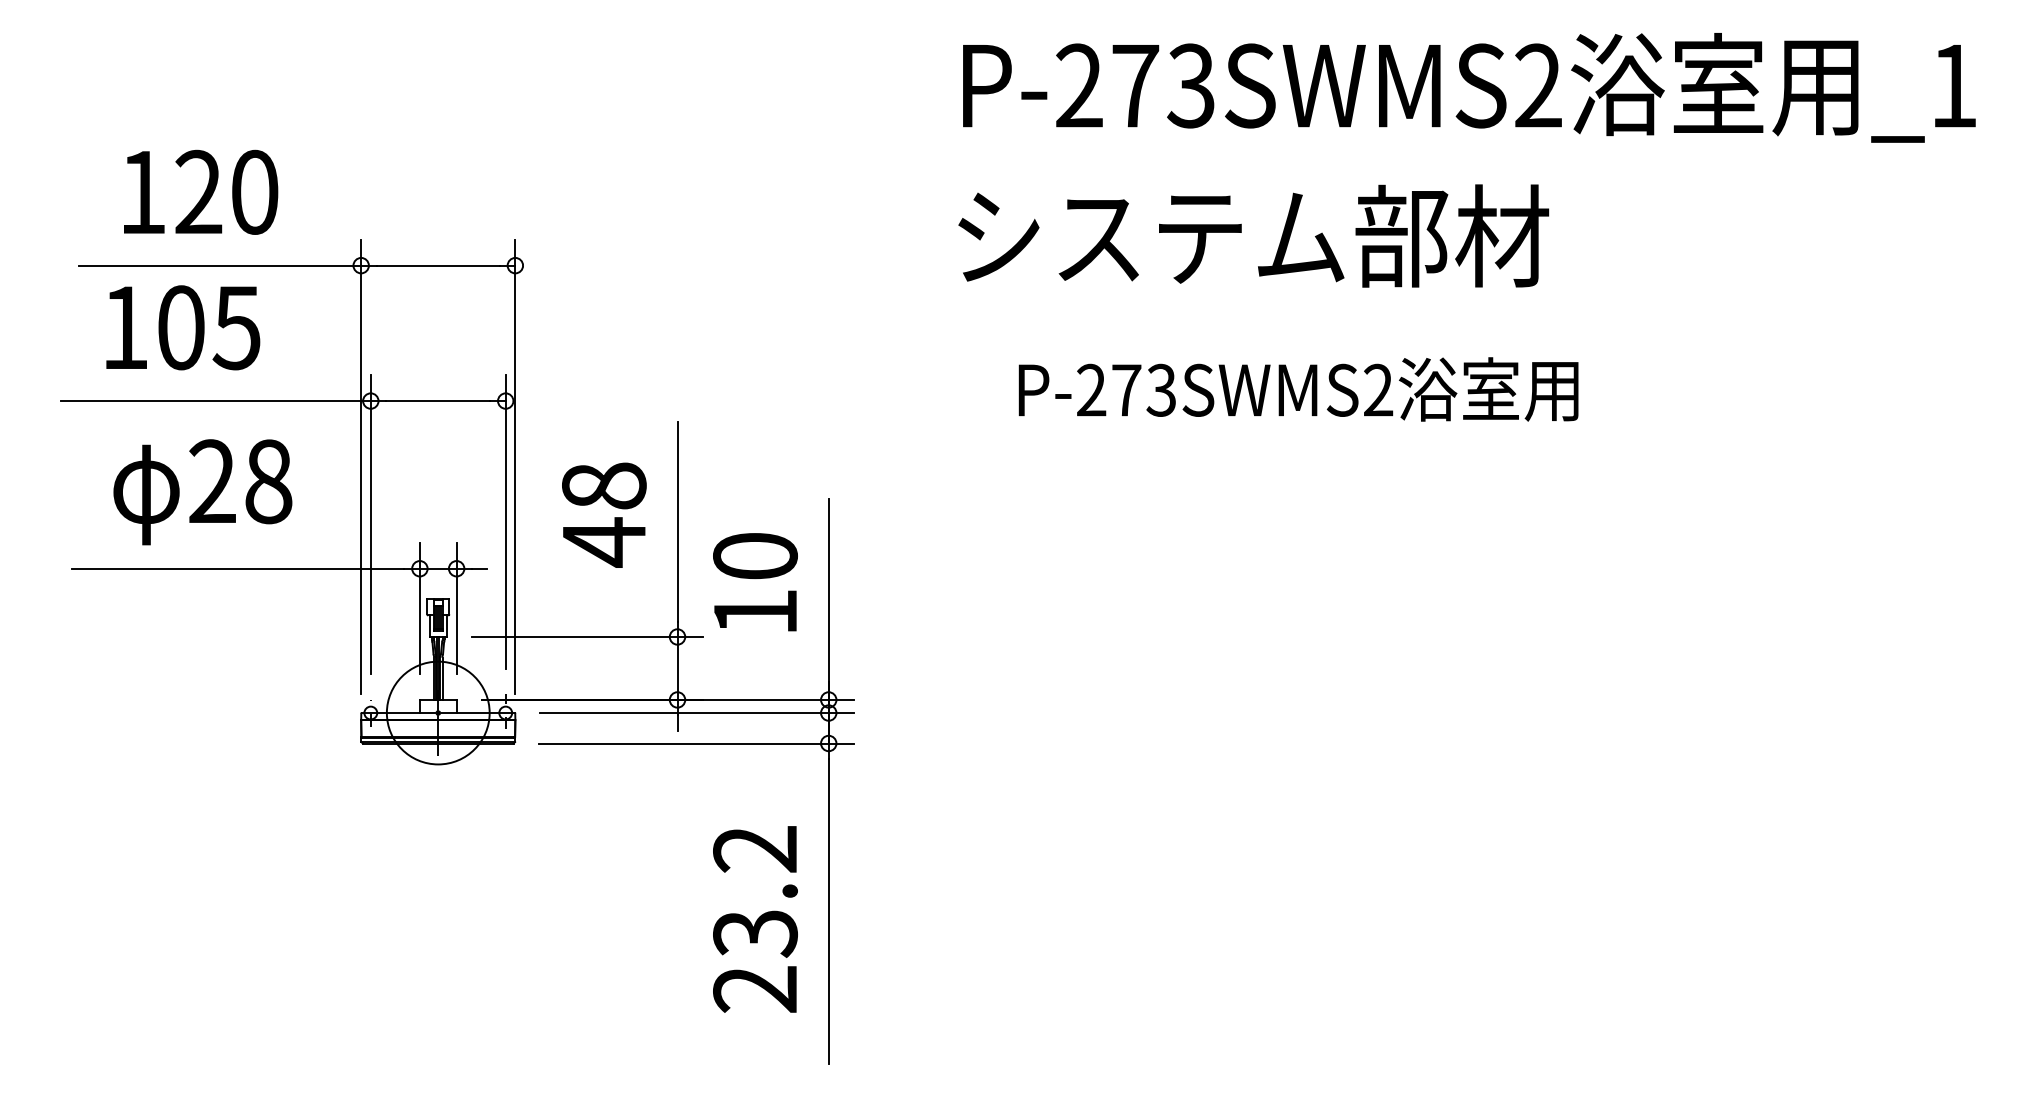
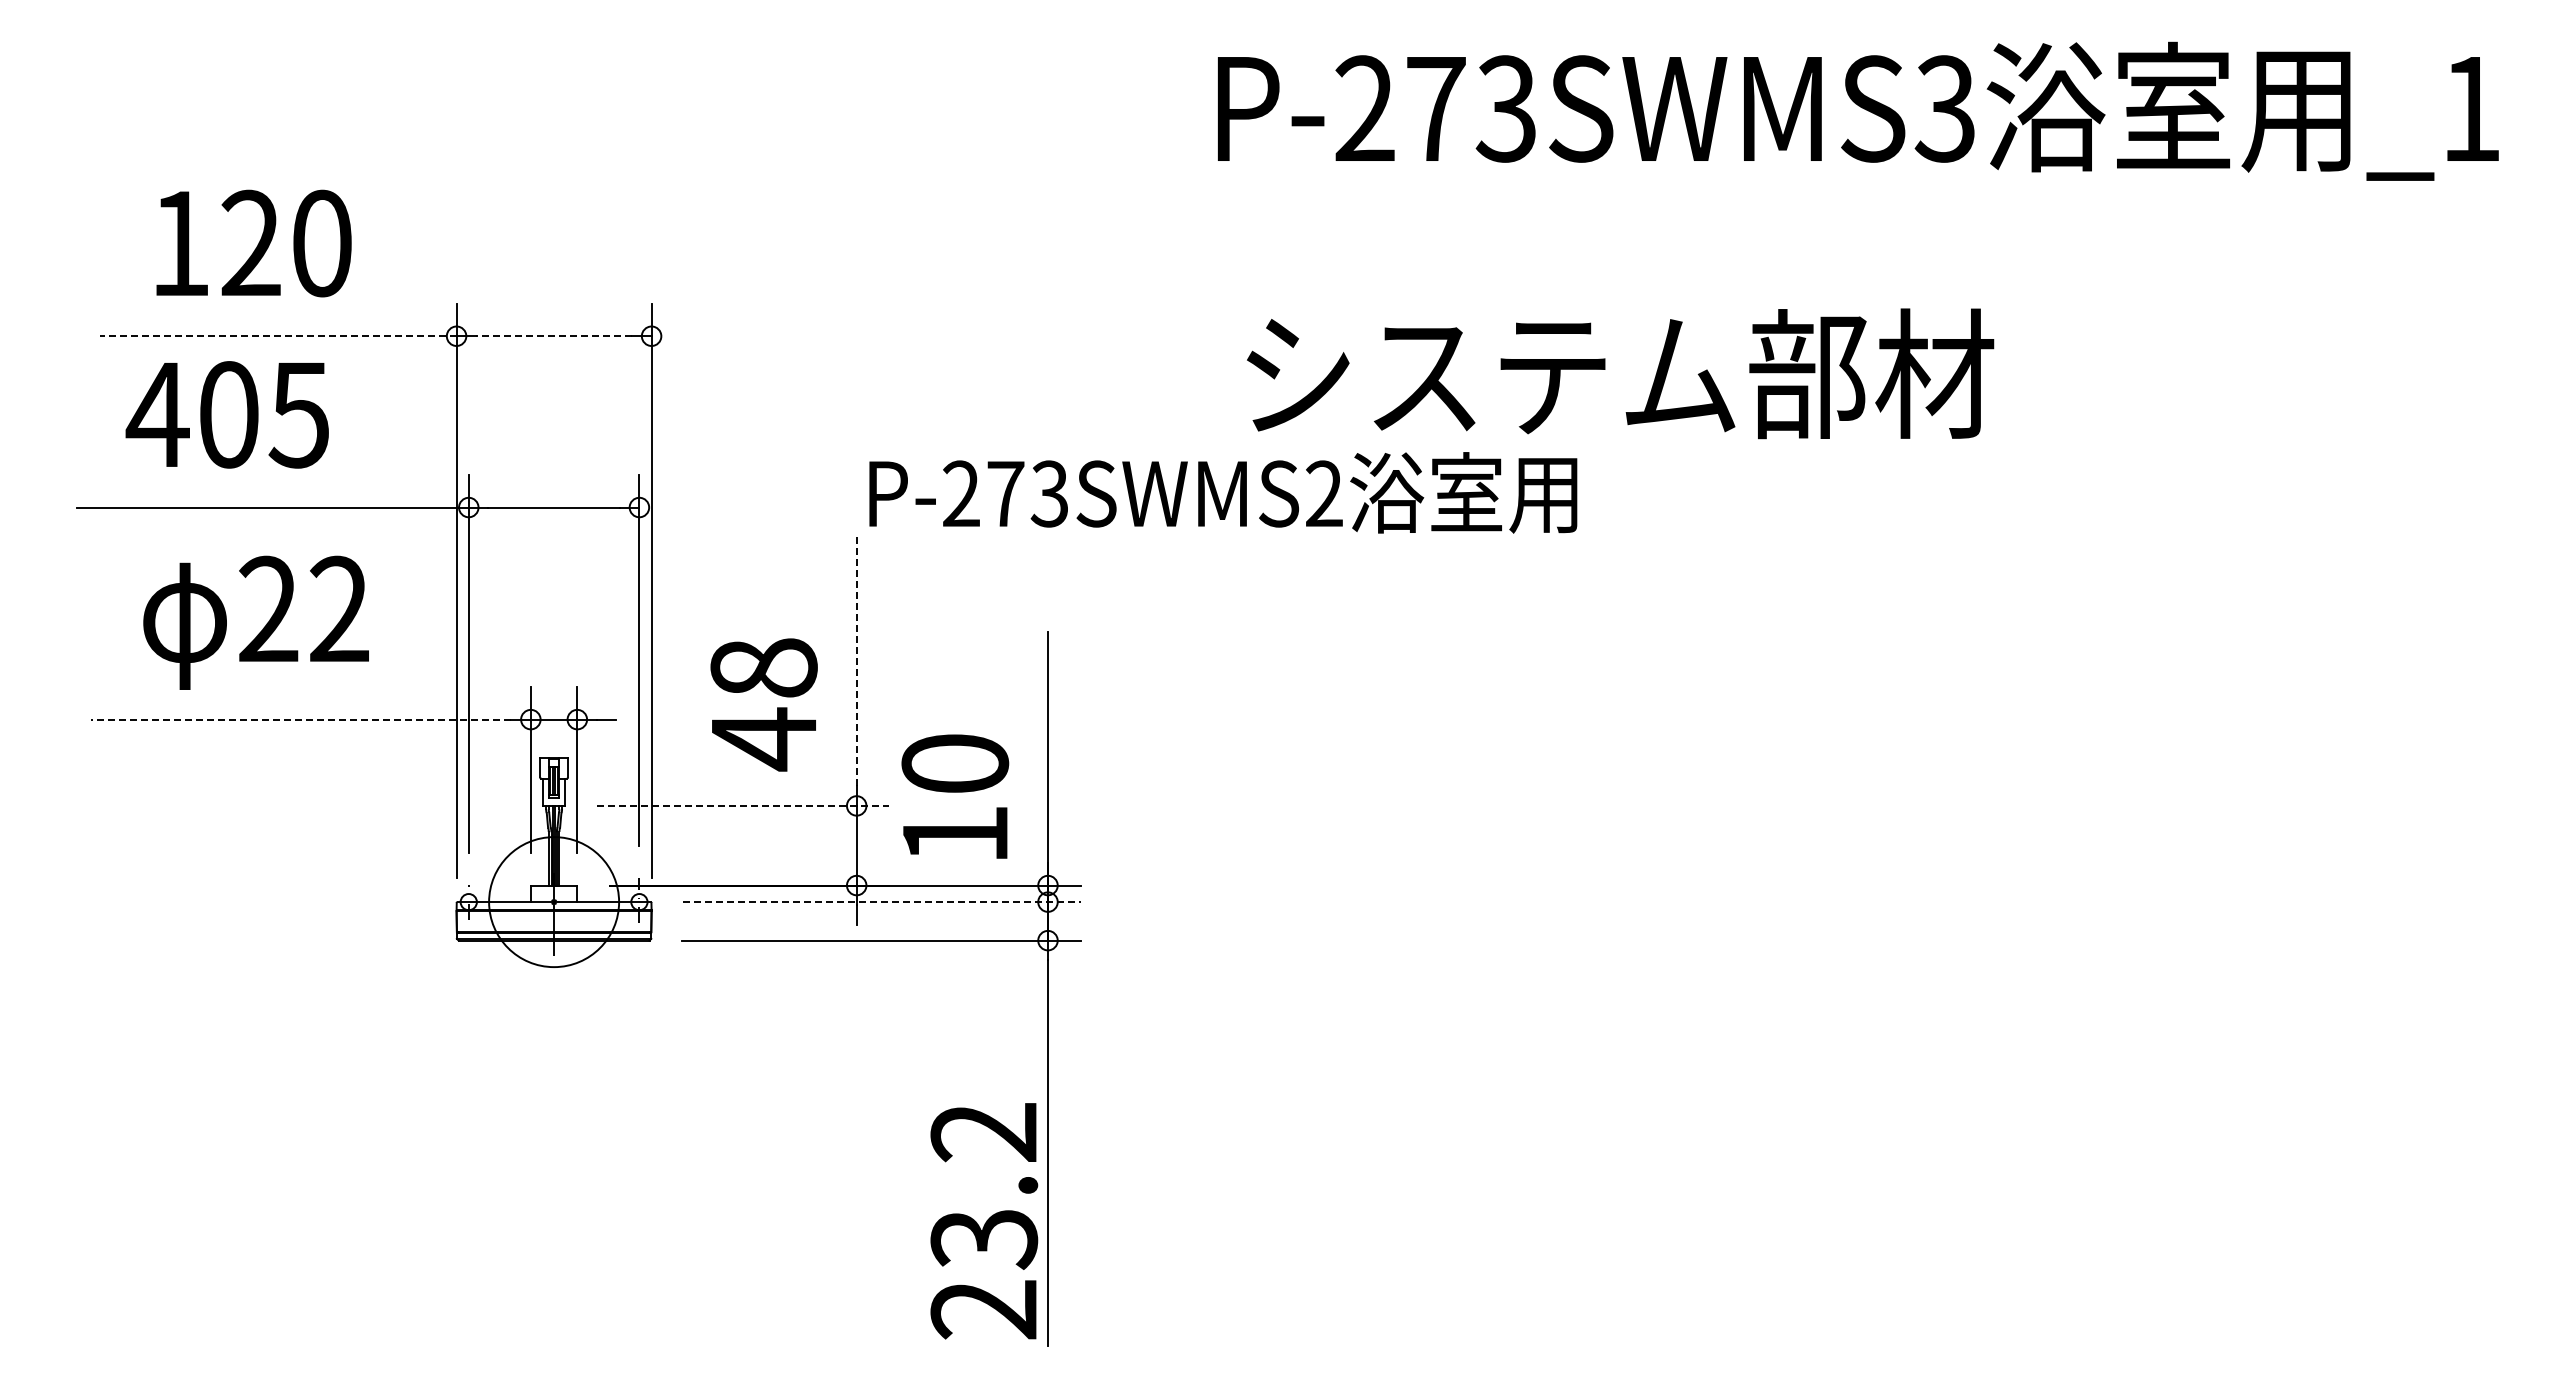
text: (1537, 85) -> (1944, 108), P-273SWMS2 -> P-273SWMS3
text: (1253, 235) -> (1620, 373), moved
line: (220, 265) -> (278, 336), solid -> dashed
line: (437, 265) -> (553, 336), solid -> dashed
text: (124, 327) -> (157, 414), 105 -> 405
text: (1298, 389) -> (1223, 492), moved
text: (268, 481) -> (339, 609), 28 -> 22
text: (603, 514) -> (763, 704), moved
line: (677, 521) -> (856, 659), solid -> dashed
line: (237, 568) -> (300, 719), solid -> dashed
text: (755, 582) -> (955, 796), moved
line: (588, 636) -> (743, 805), solid -> dashed
line: (697, 713) -> (881, 902), solid -> dashed
text: (755, 919) -> (984, 1221), moved

